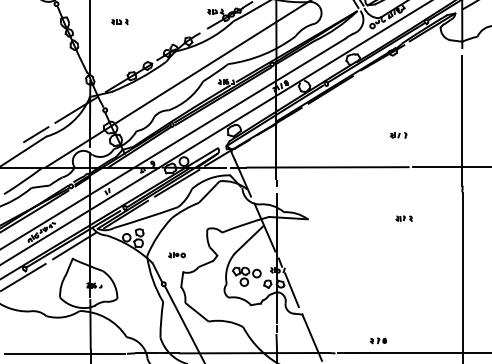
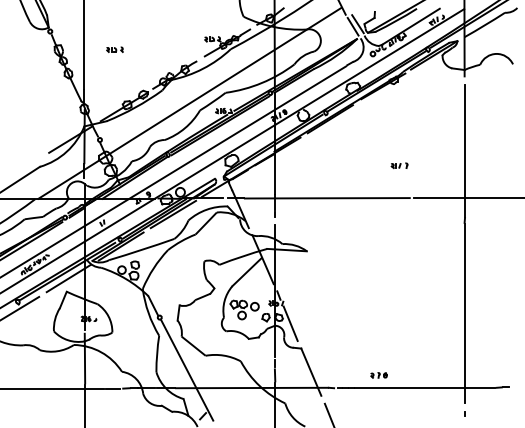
line: (36, 134) -> (29, 164), removed
part: (403, 218) -> (404, 250), removed
part: (177, 255) -> (173, 288), removed

